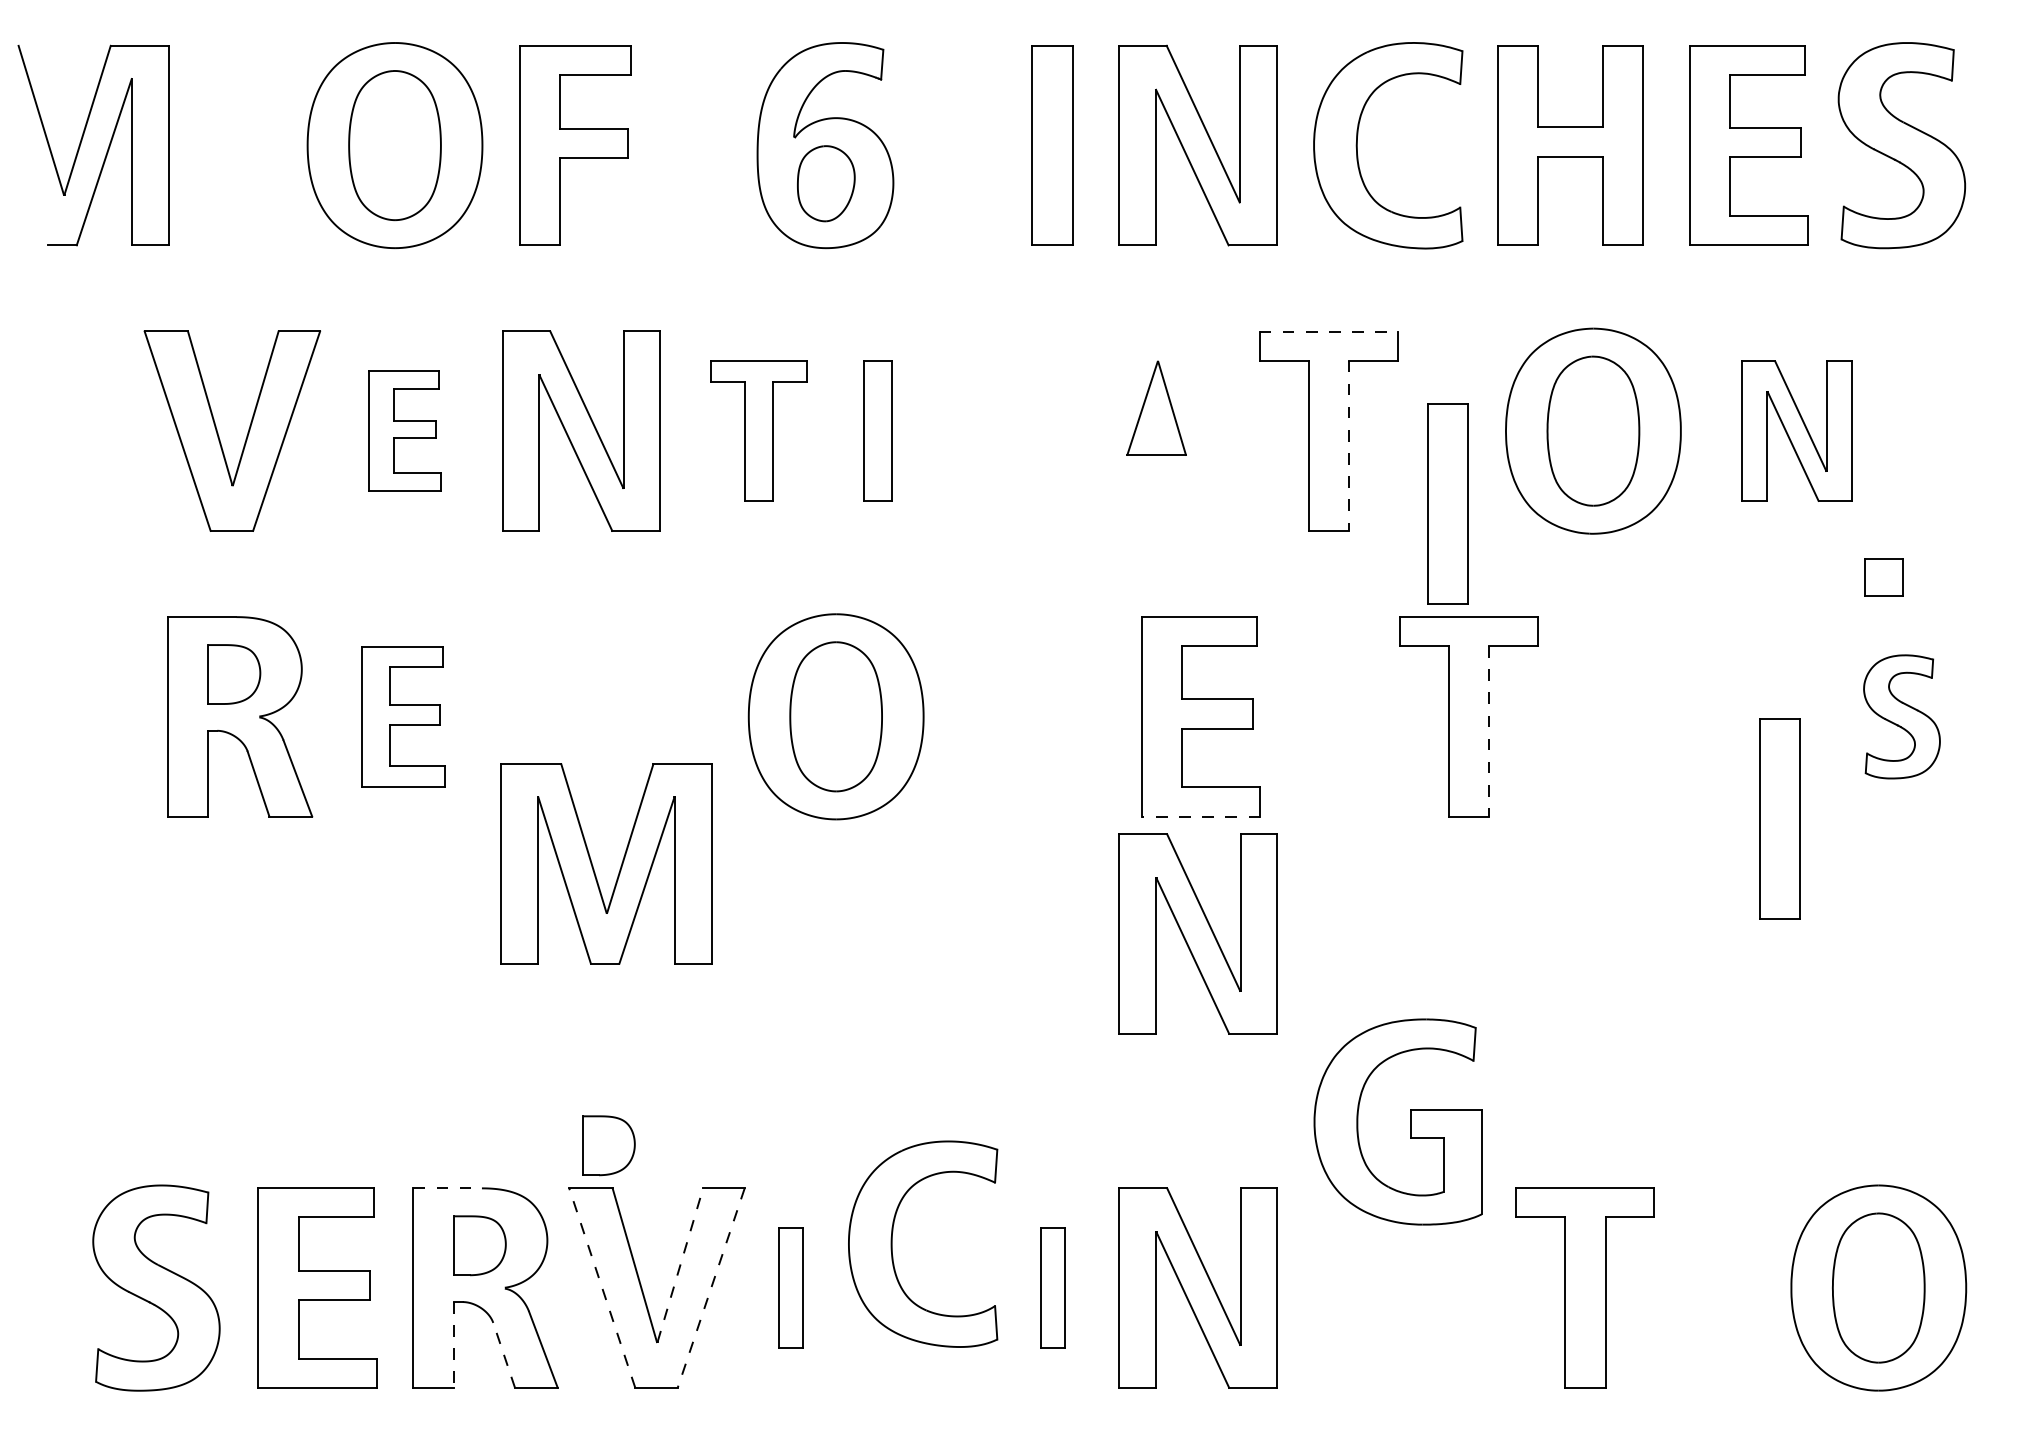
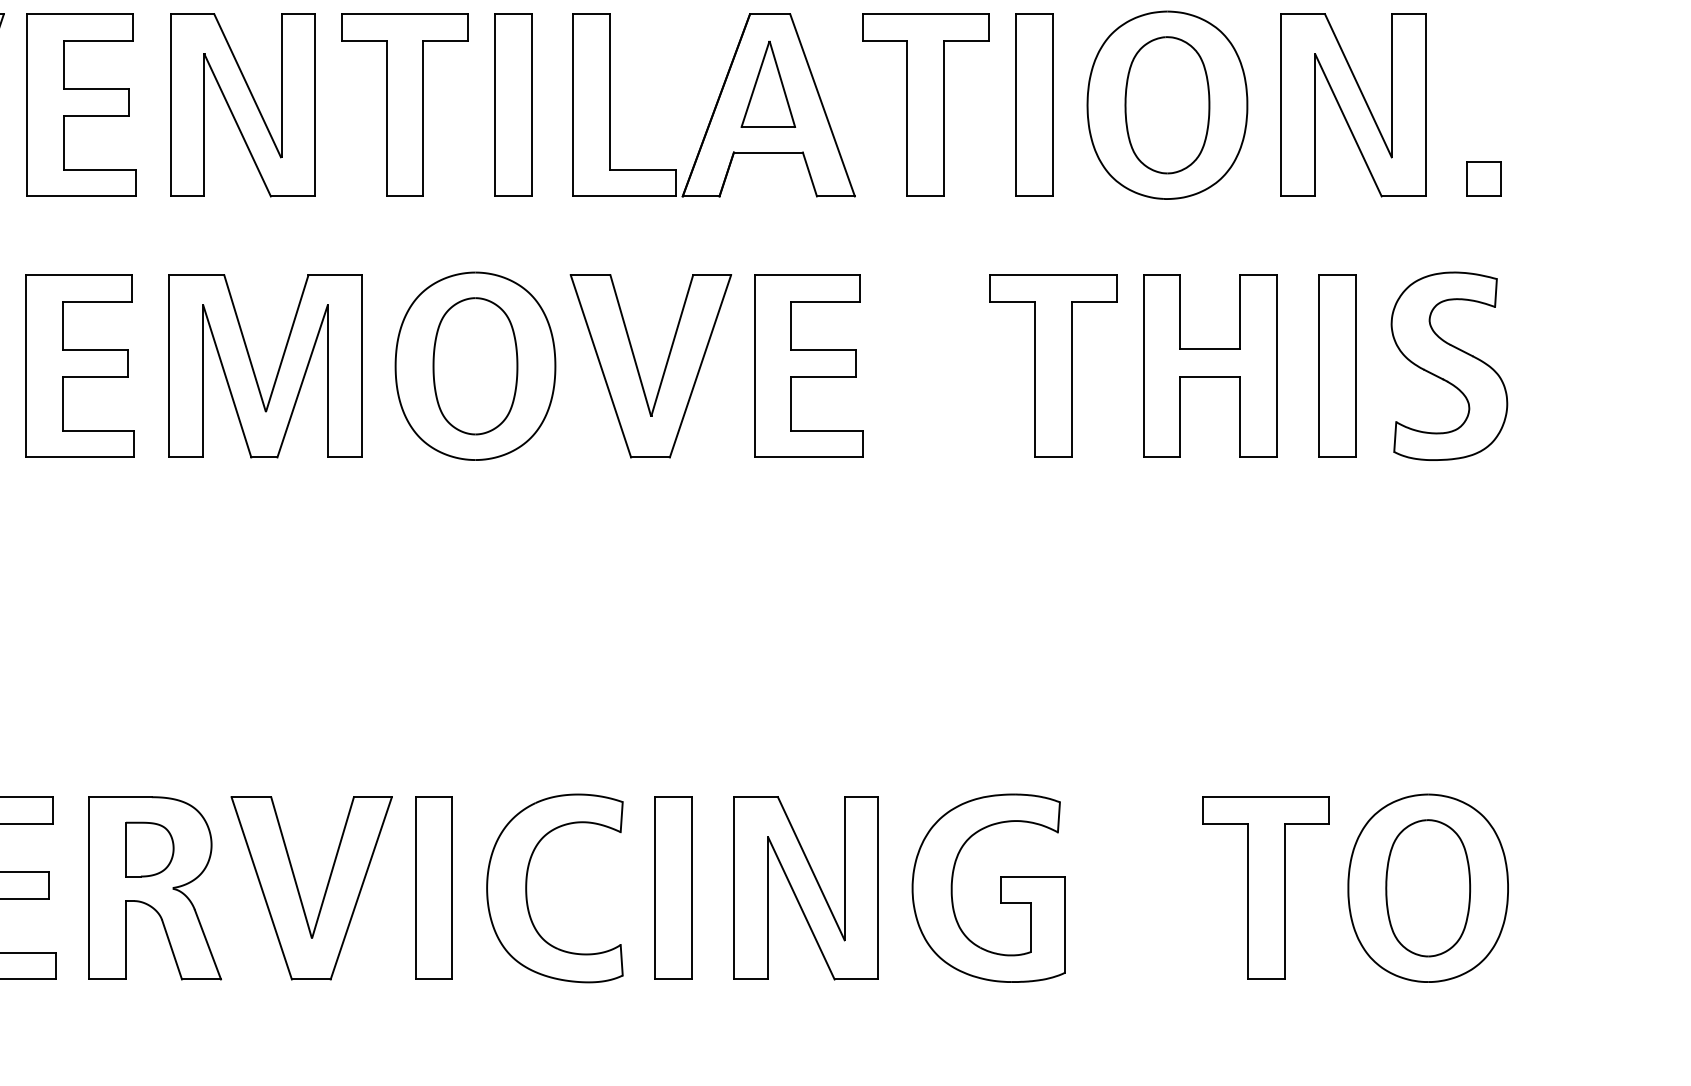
line: (1328, 331) -> (925, 14), dashed -> solid
part: (404, 430) -> (81, 104), size x1.67
part: (758, 430) -> (404, 104), size x1.43
part: (877, 430) -> (513, 104), size x1.43
part: (1097, 430) -> (714, 104), added
part: (1796, 430) -> (1353, 104), size x1.43
line: (1349, 446) -> (944, 119), dashed -> solid
part: (1447, 503) -> (1034, 104), moved
part: (1883, 577) -> (1483, 179), moved
part: (403, 716) -> (80, 366), size x1.43
part: (1639, 716) -> (1209, 366), added
part: (1901, 716) -> (1448, 366), size x1.67
part: (1014, 719) -> (638, 368), added
line: (1488, 731) -> (1071, 379), dashed -> solid
line: (1200, 816) -> (808, 457), dashed -> solid
part: (1779, 818) -> (1337, 366), moved
part: (593, 865) -> (253, 367), moved
part: (1197, 933) -> (805, 564), removed
part: (1410, 1121) -> (1000, 887), moved
part: (608, 1145) -> (267, 758), removed
line: (448, 1188) -> (121, 797), dashed -> solid
part: (892, 1243) -> (526, 887), moved
line: (680, 1264) -> (333, 866), dashed -> solid
line: (602, 1287) -> (261, 887), dashed -> solid
part: (790, 1287) -> (433, 887), size x1.67
part: (1052, 1287) -> (673, 887), size x1.67
part: (1584, 1287) -> (1265, 887), moved
line: (711, 1288) -> (361, 888), dashed -> solid
line: (453, 1344) -> (125, 939), dashed -> solid
line: (503, 1354) -> (171, 949), dashed -> solid

